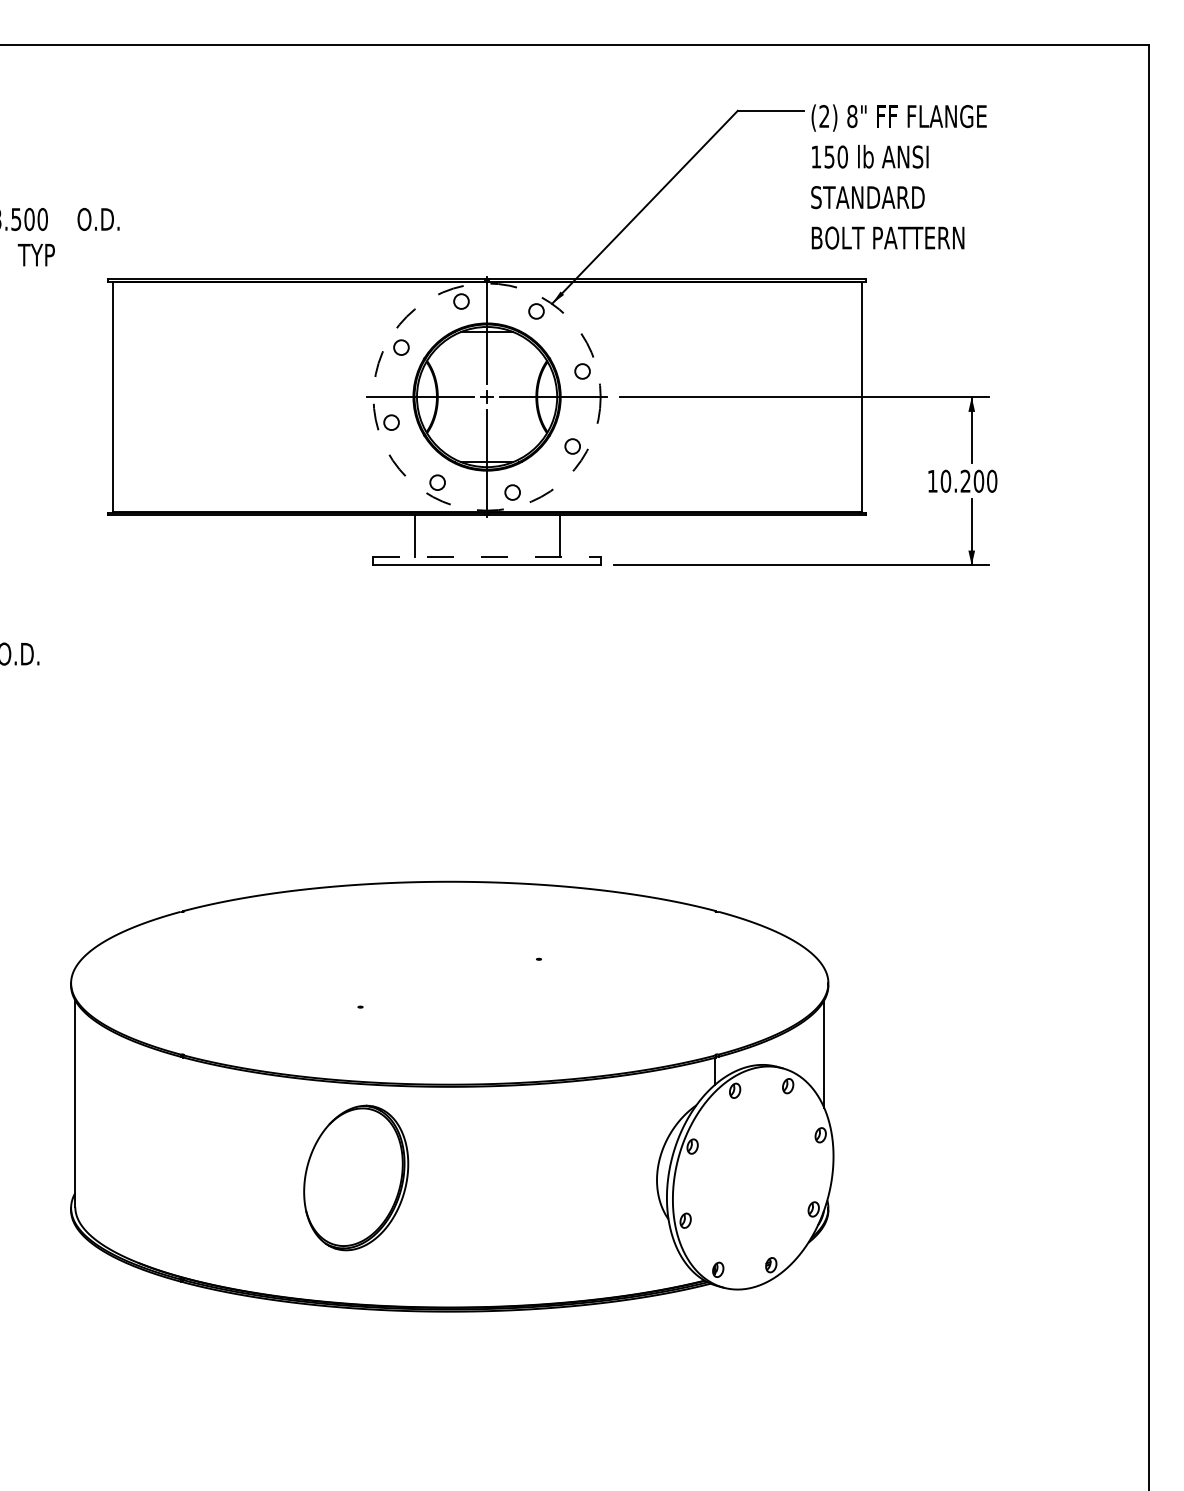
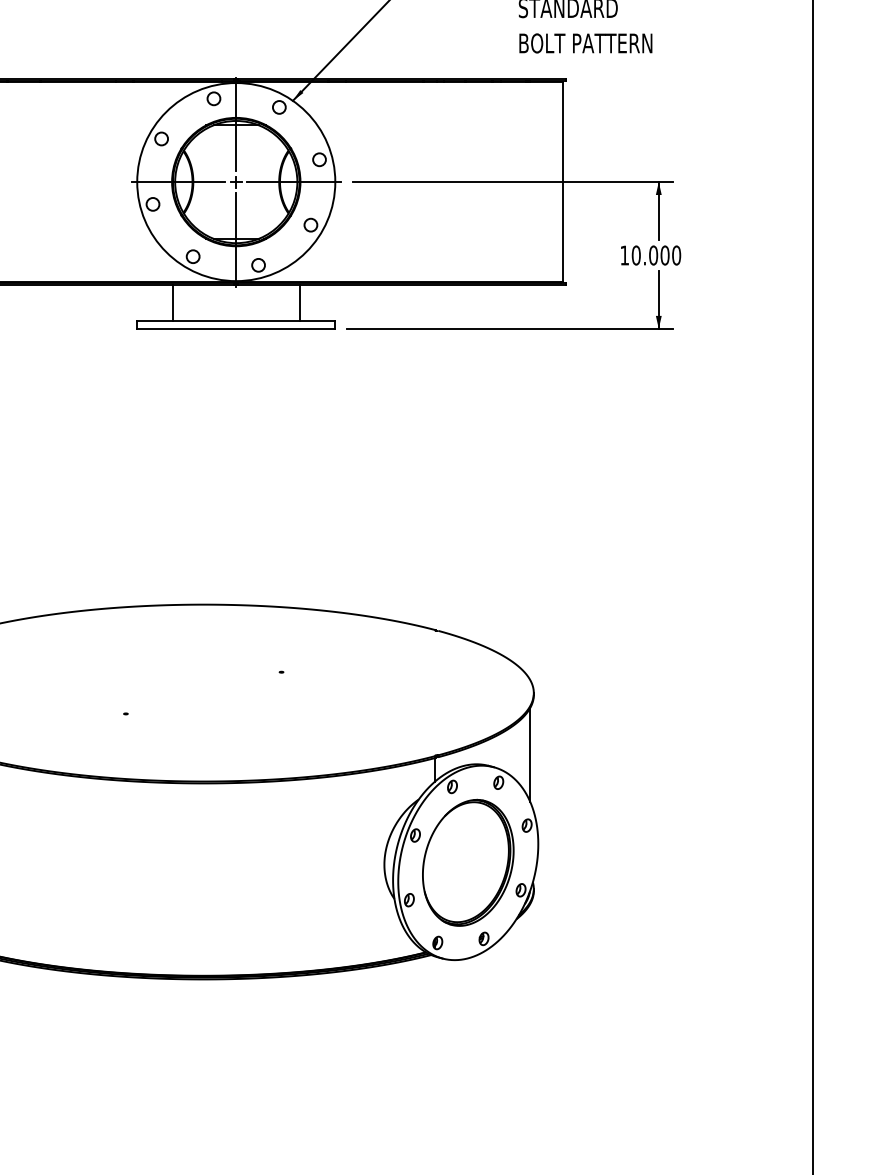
circle: (486, 396) -> (235, 181), dashed -> solid
text: (965, 480) -> (653, 254), 10.200 -> 10.000
line: (487, 556) -> (236, 321), dashed -> solid
part: (356, 1177) -> (468, 862), moved

